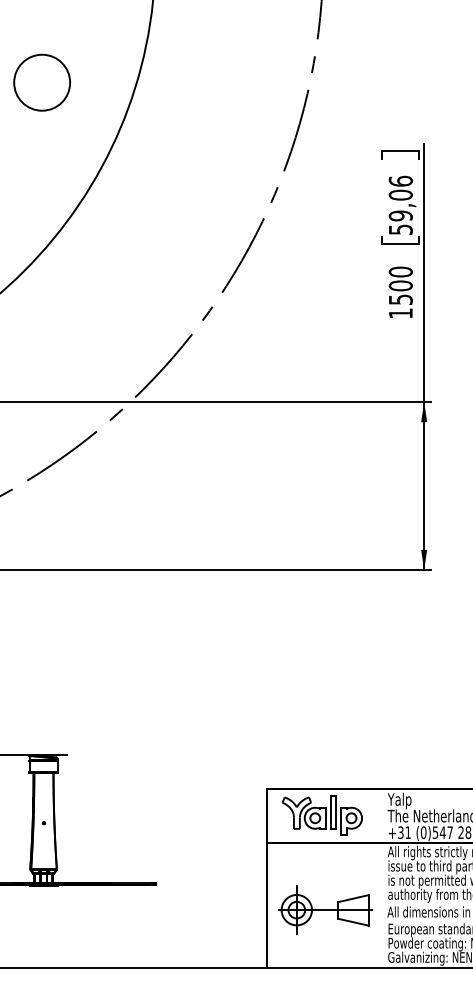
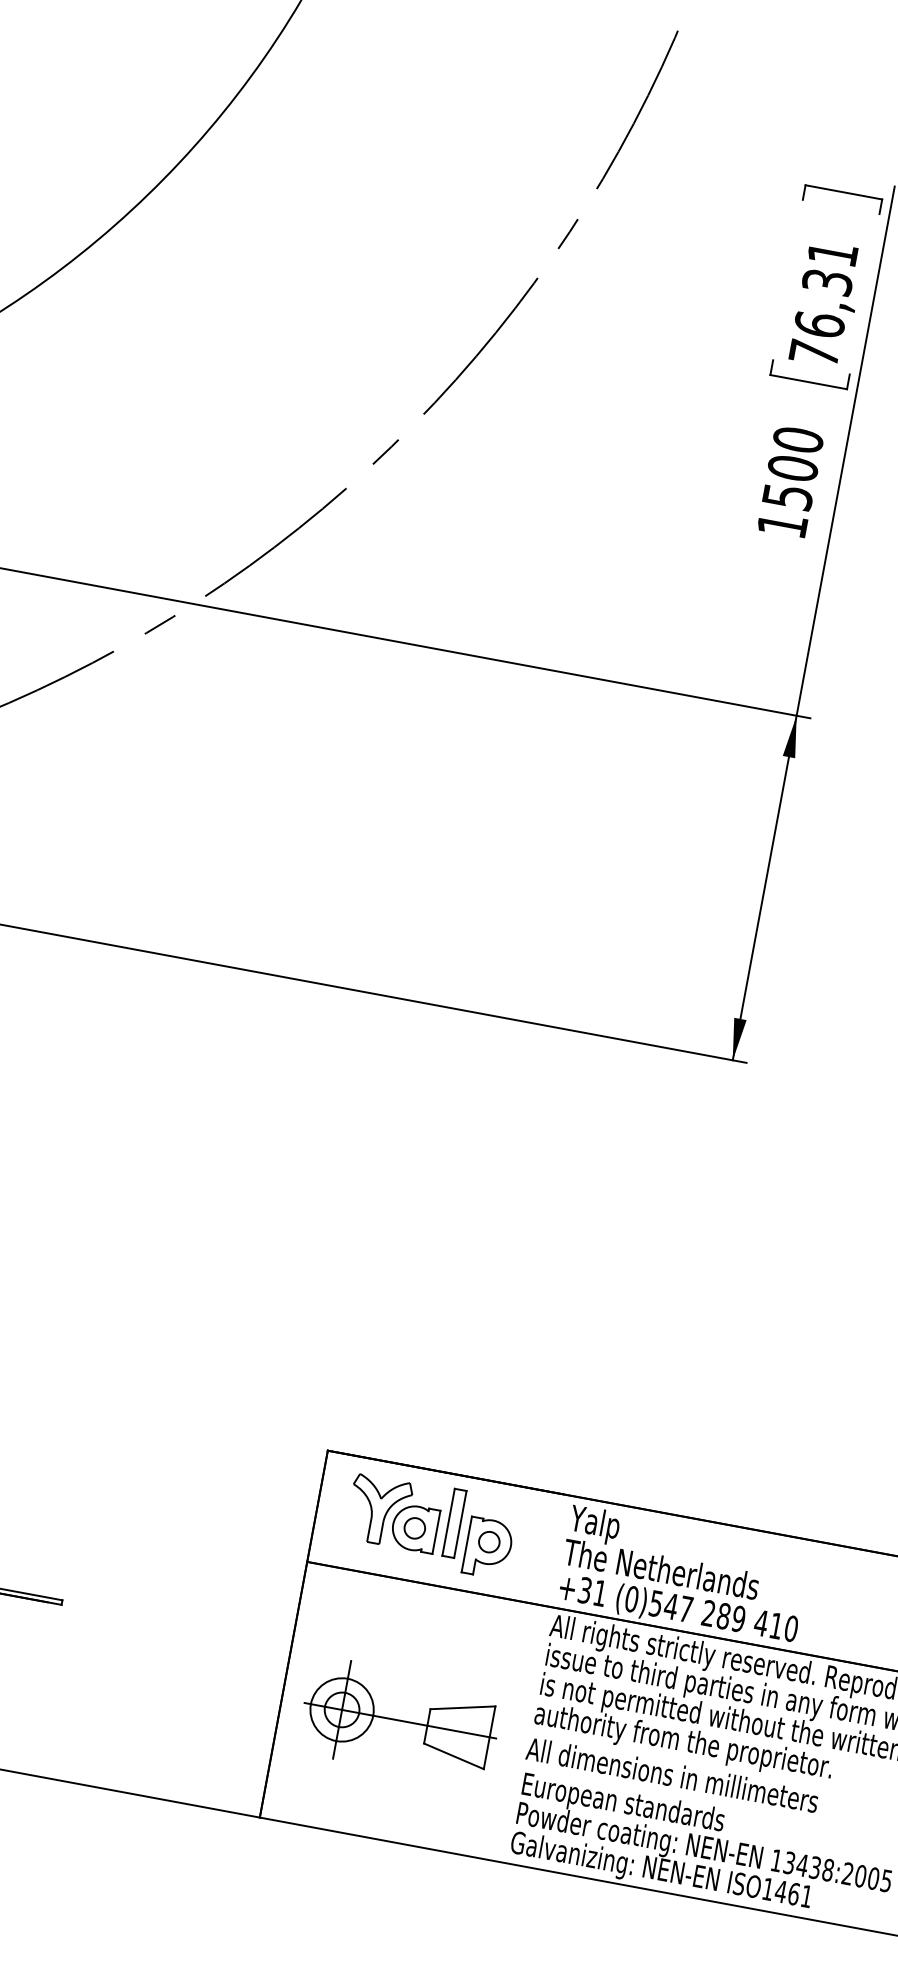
text: (400, 204) -> (823, 301), 59,06 -> 76,31

